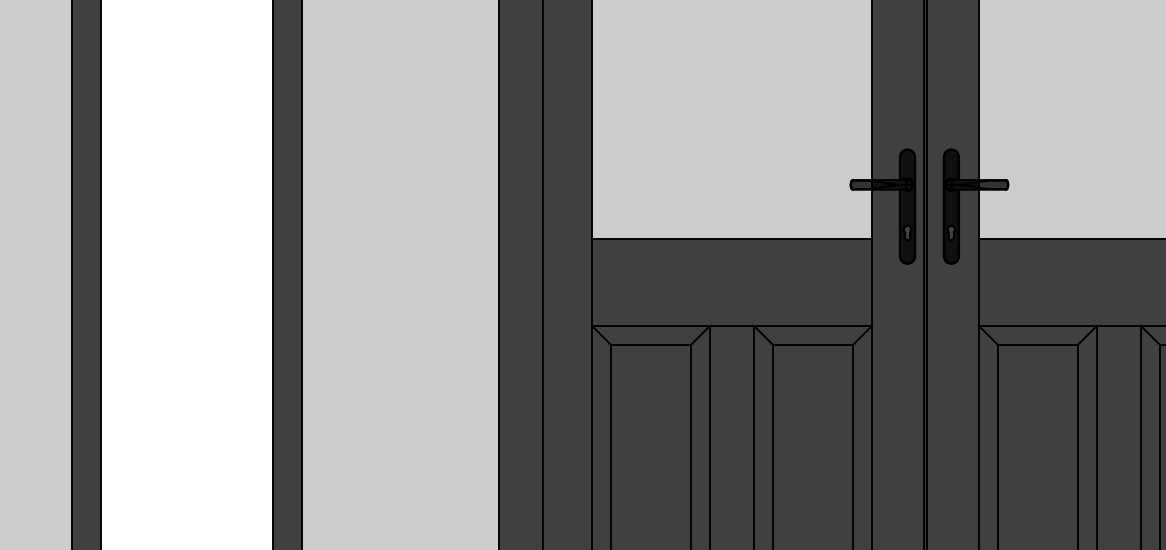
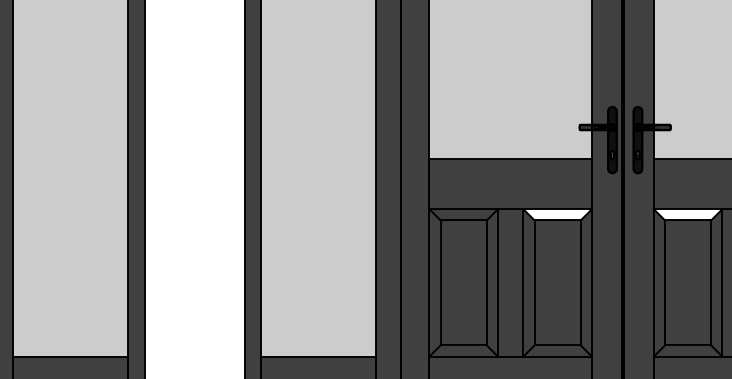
fill: (812, 334) -> (557, 214), removed
fill: (1036, 334) -> (687, 214), removed

